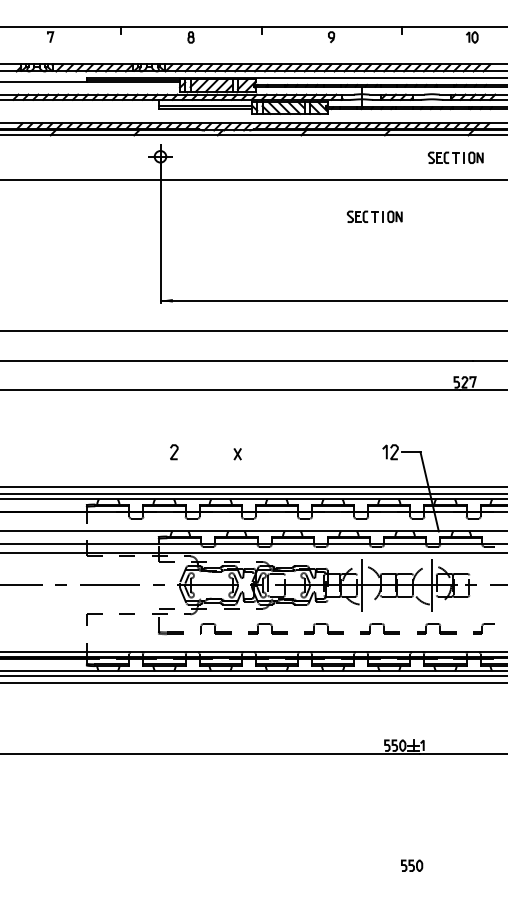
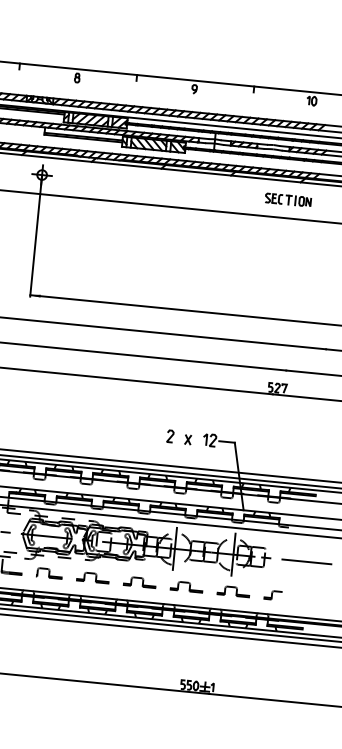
part: (374, 216) -> (215, 242), removed
curve: (174, 452) -> (170, 436), moved
part: (237, 454) -> (187, 440), moved

